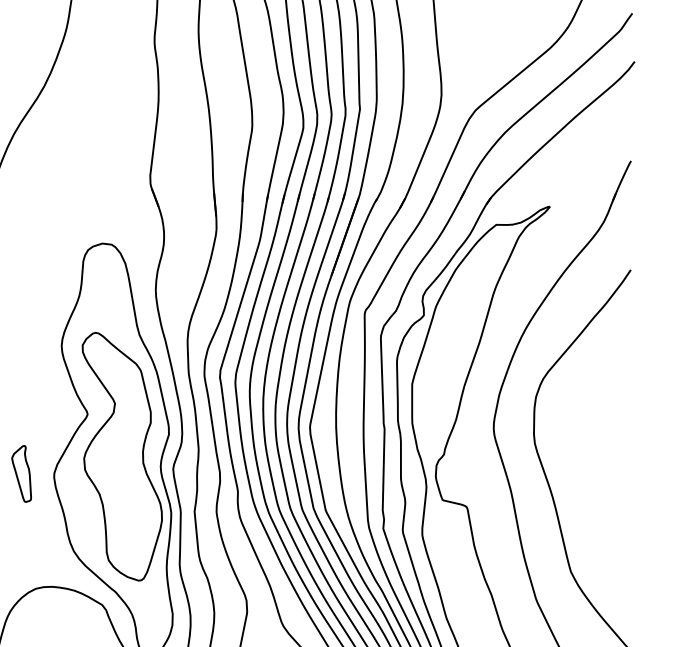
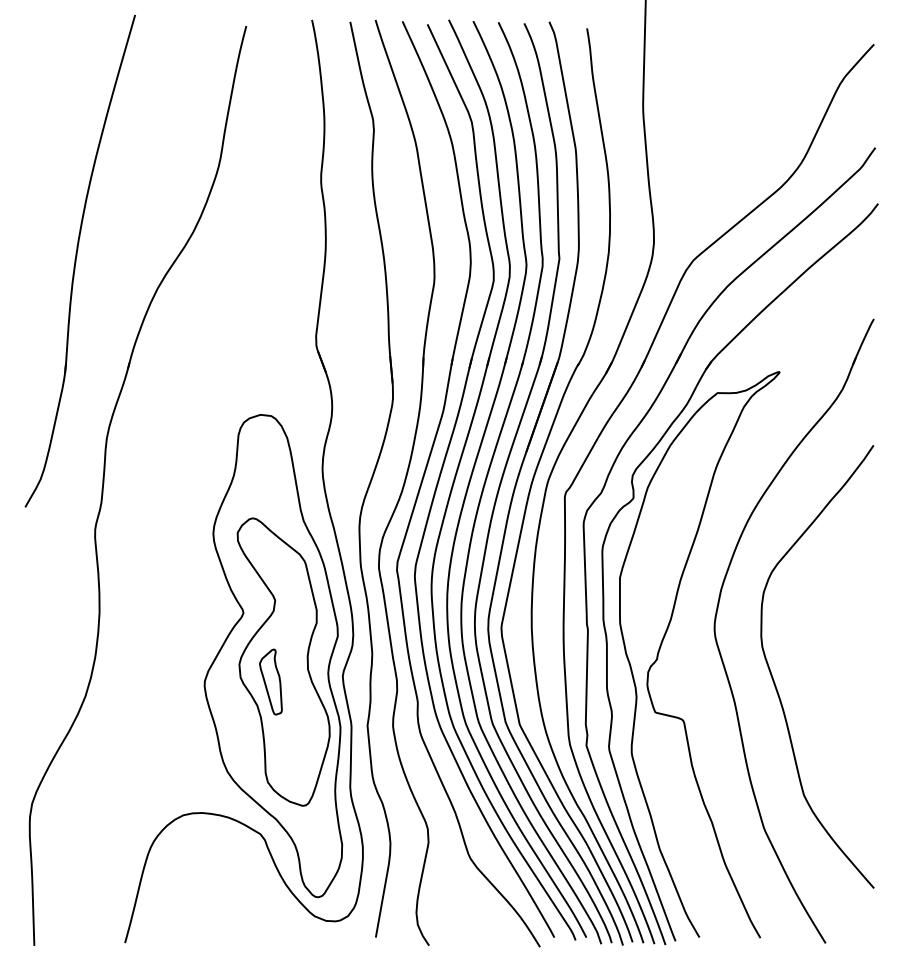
part: (21, 473) -> (270, 681), moved

